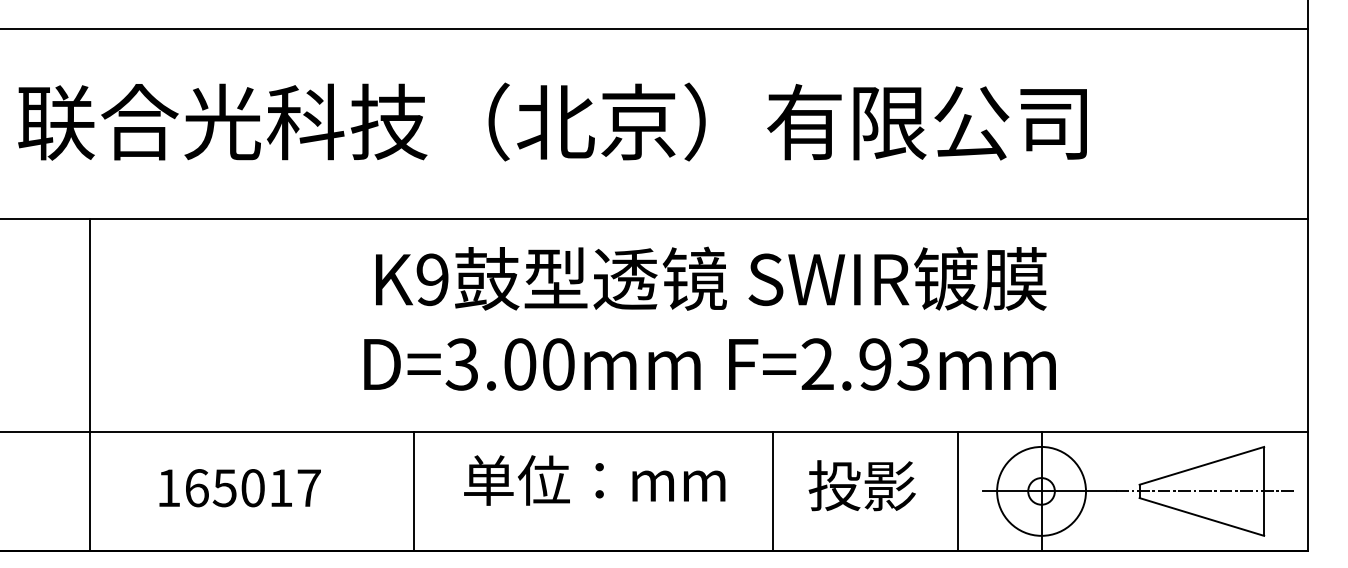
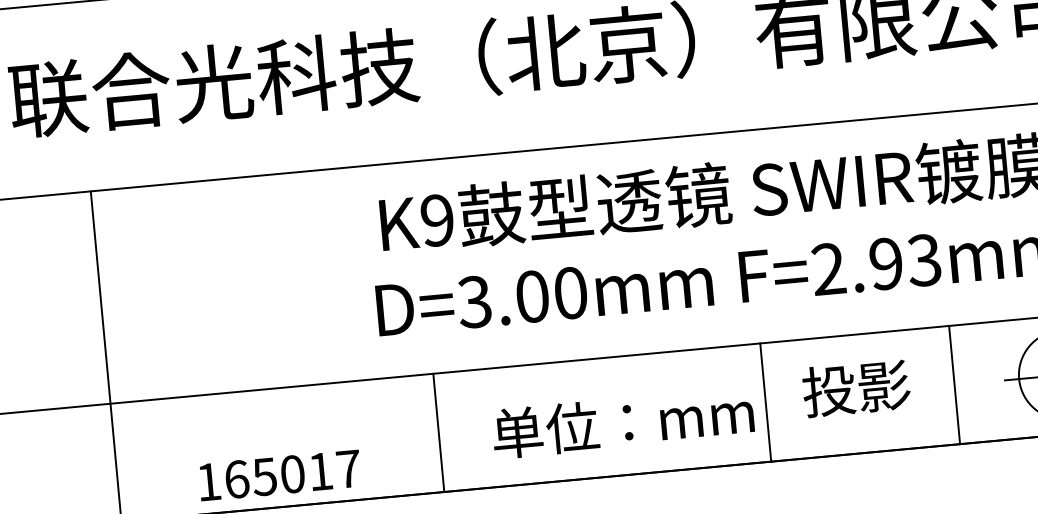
text: (594, 480) -> (622, 422), moved
text: (861, 485) -> (855, 388), moved
text: (239, 488) -> (279, 475), moved
line: (772, 491) -> (765, 402), moved
line: (958, 491) -> (954, 385), moved

